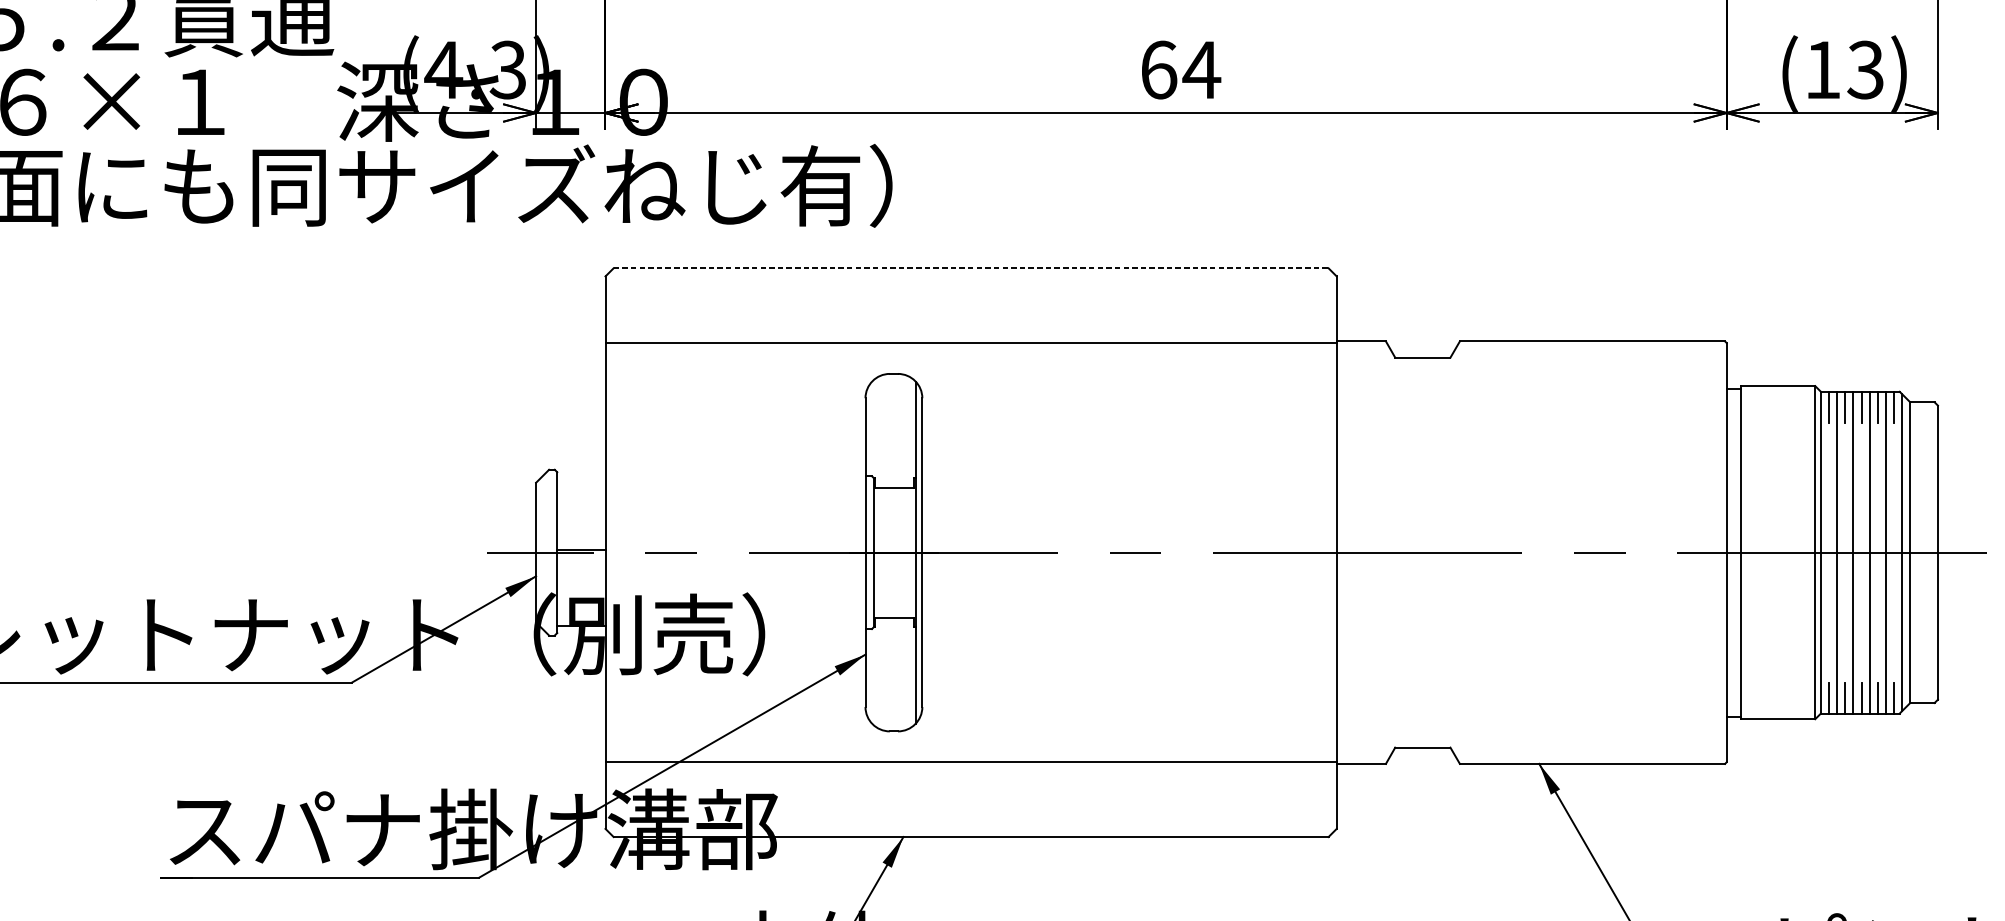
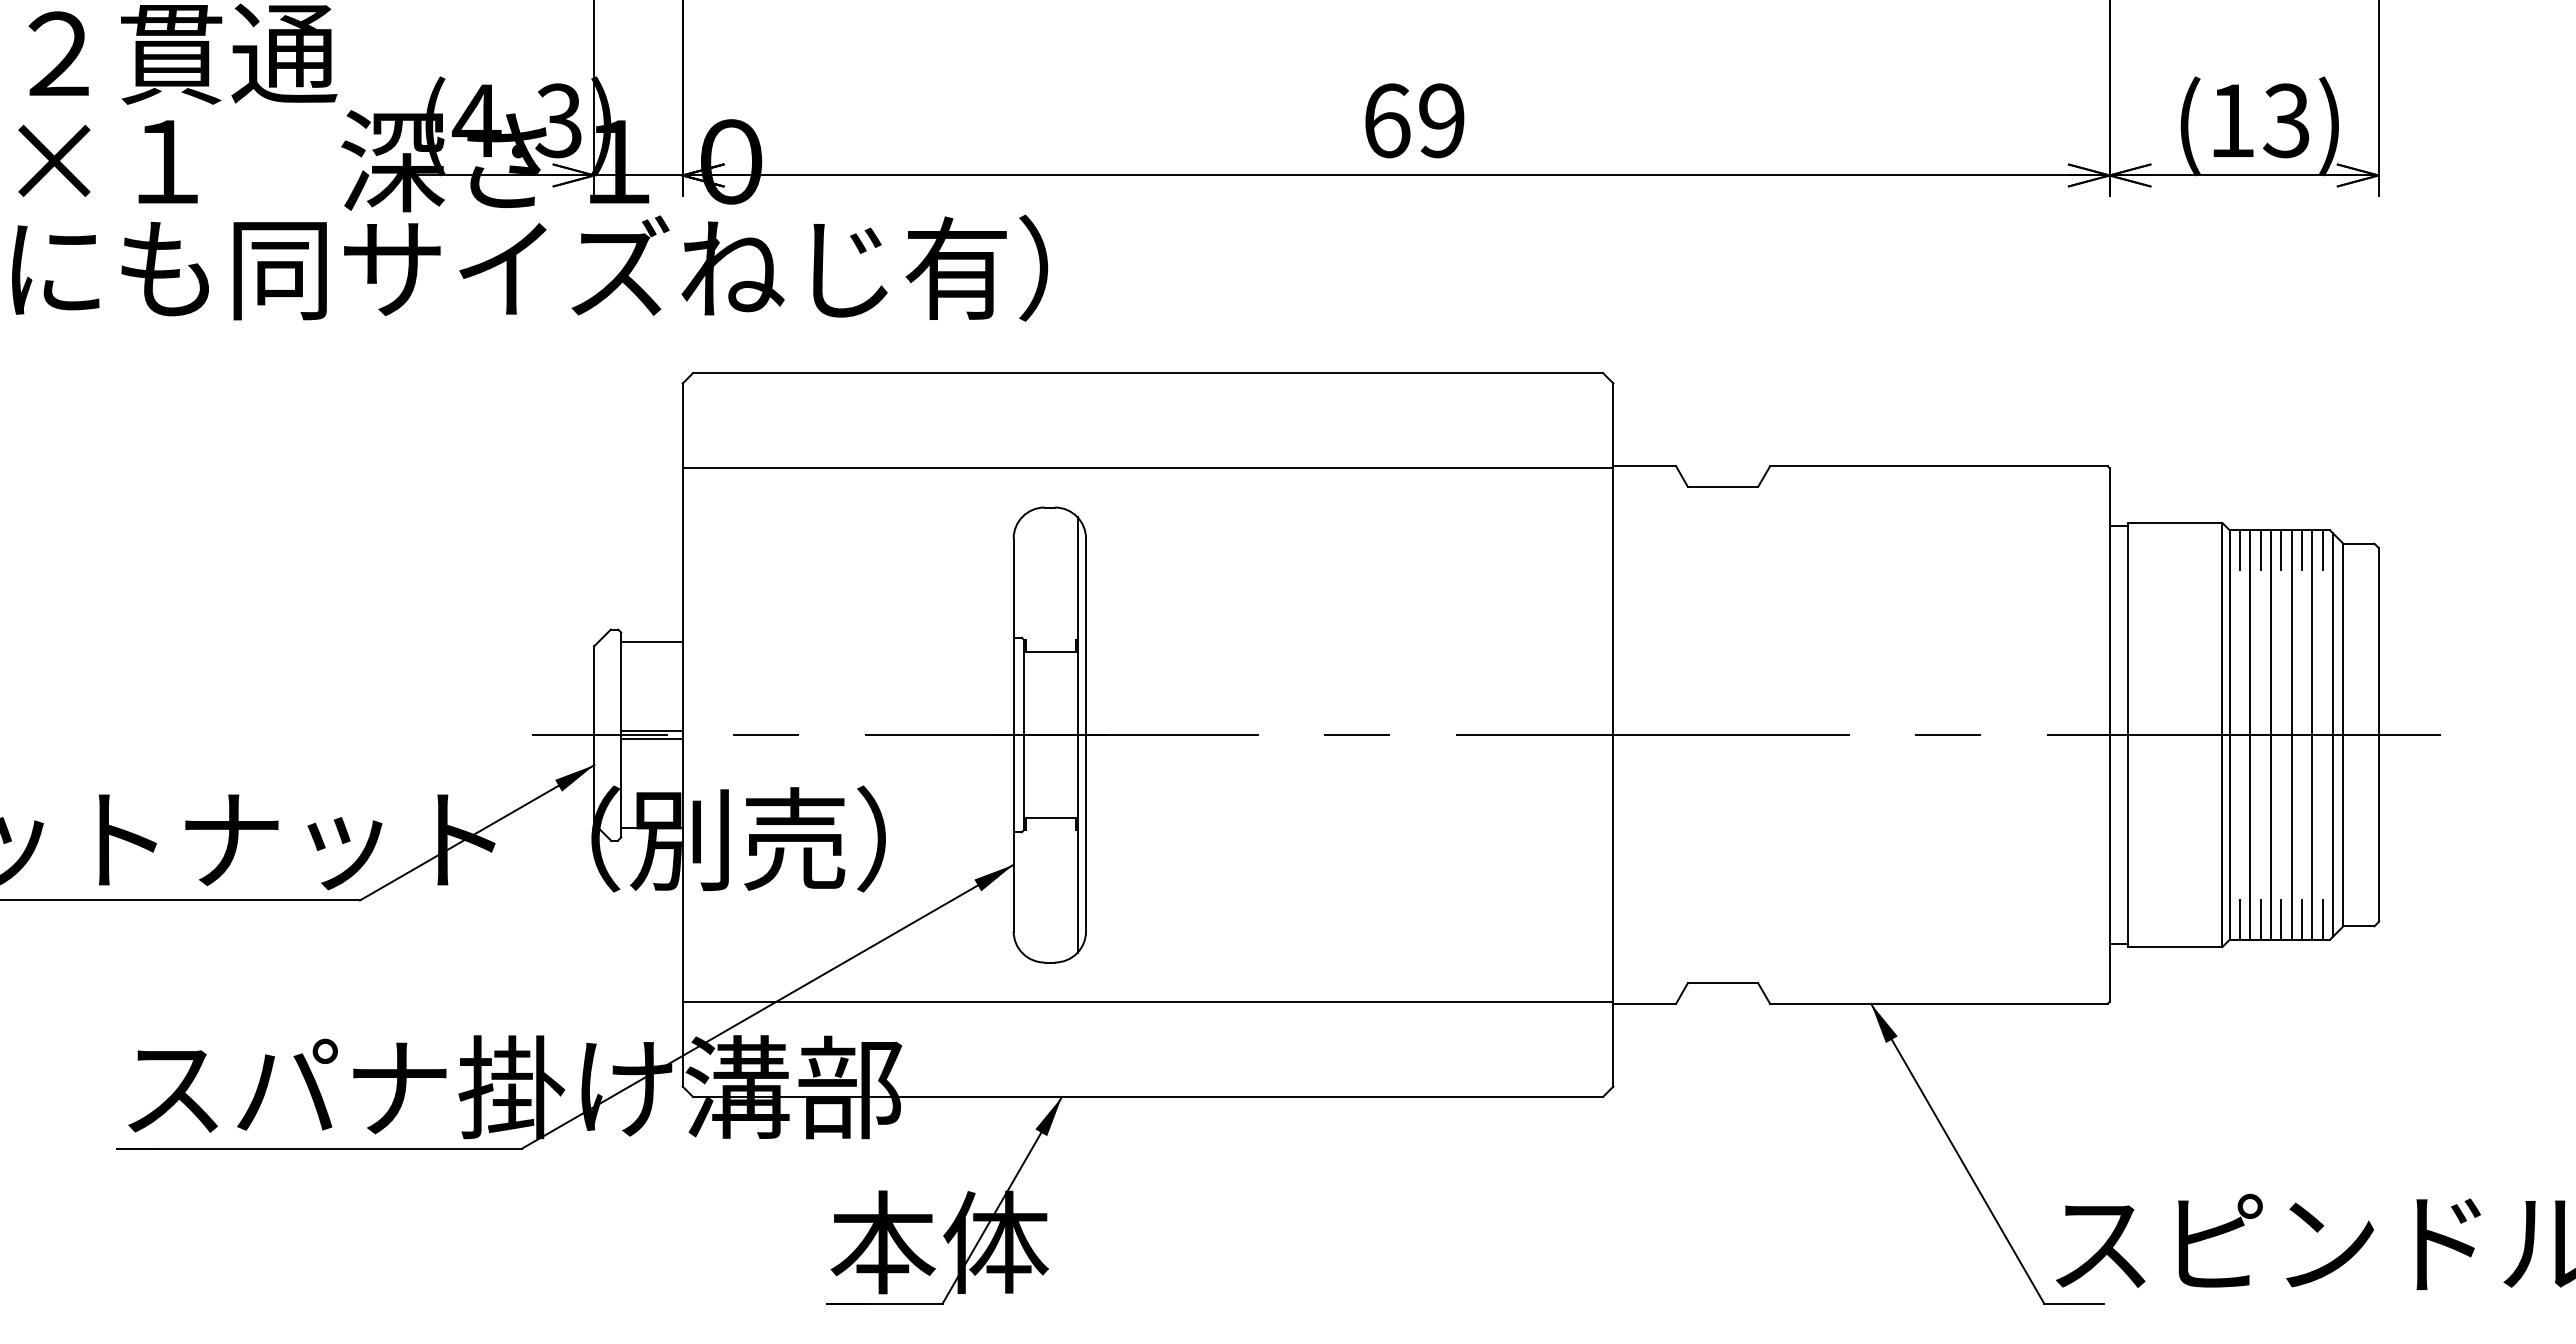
text: (1201, 69) -> (1441, 120), 64 -> 69
line: (971, 268) -> (1148, 373), dashed -> solid
line: (580, 479) -> (651, 641), added
line: (580, 555) -> (651, 738), added

